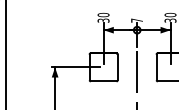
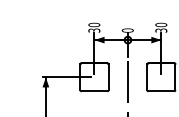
text: (136, 20) -> (127, 30), 7 -> 0

